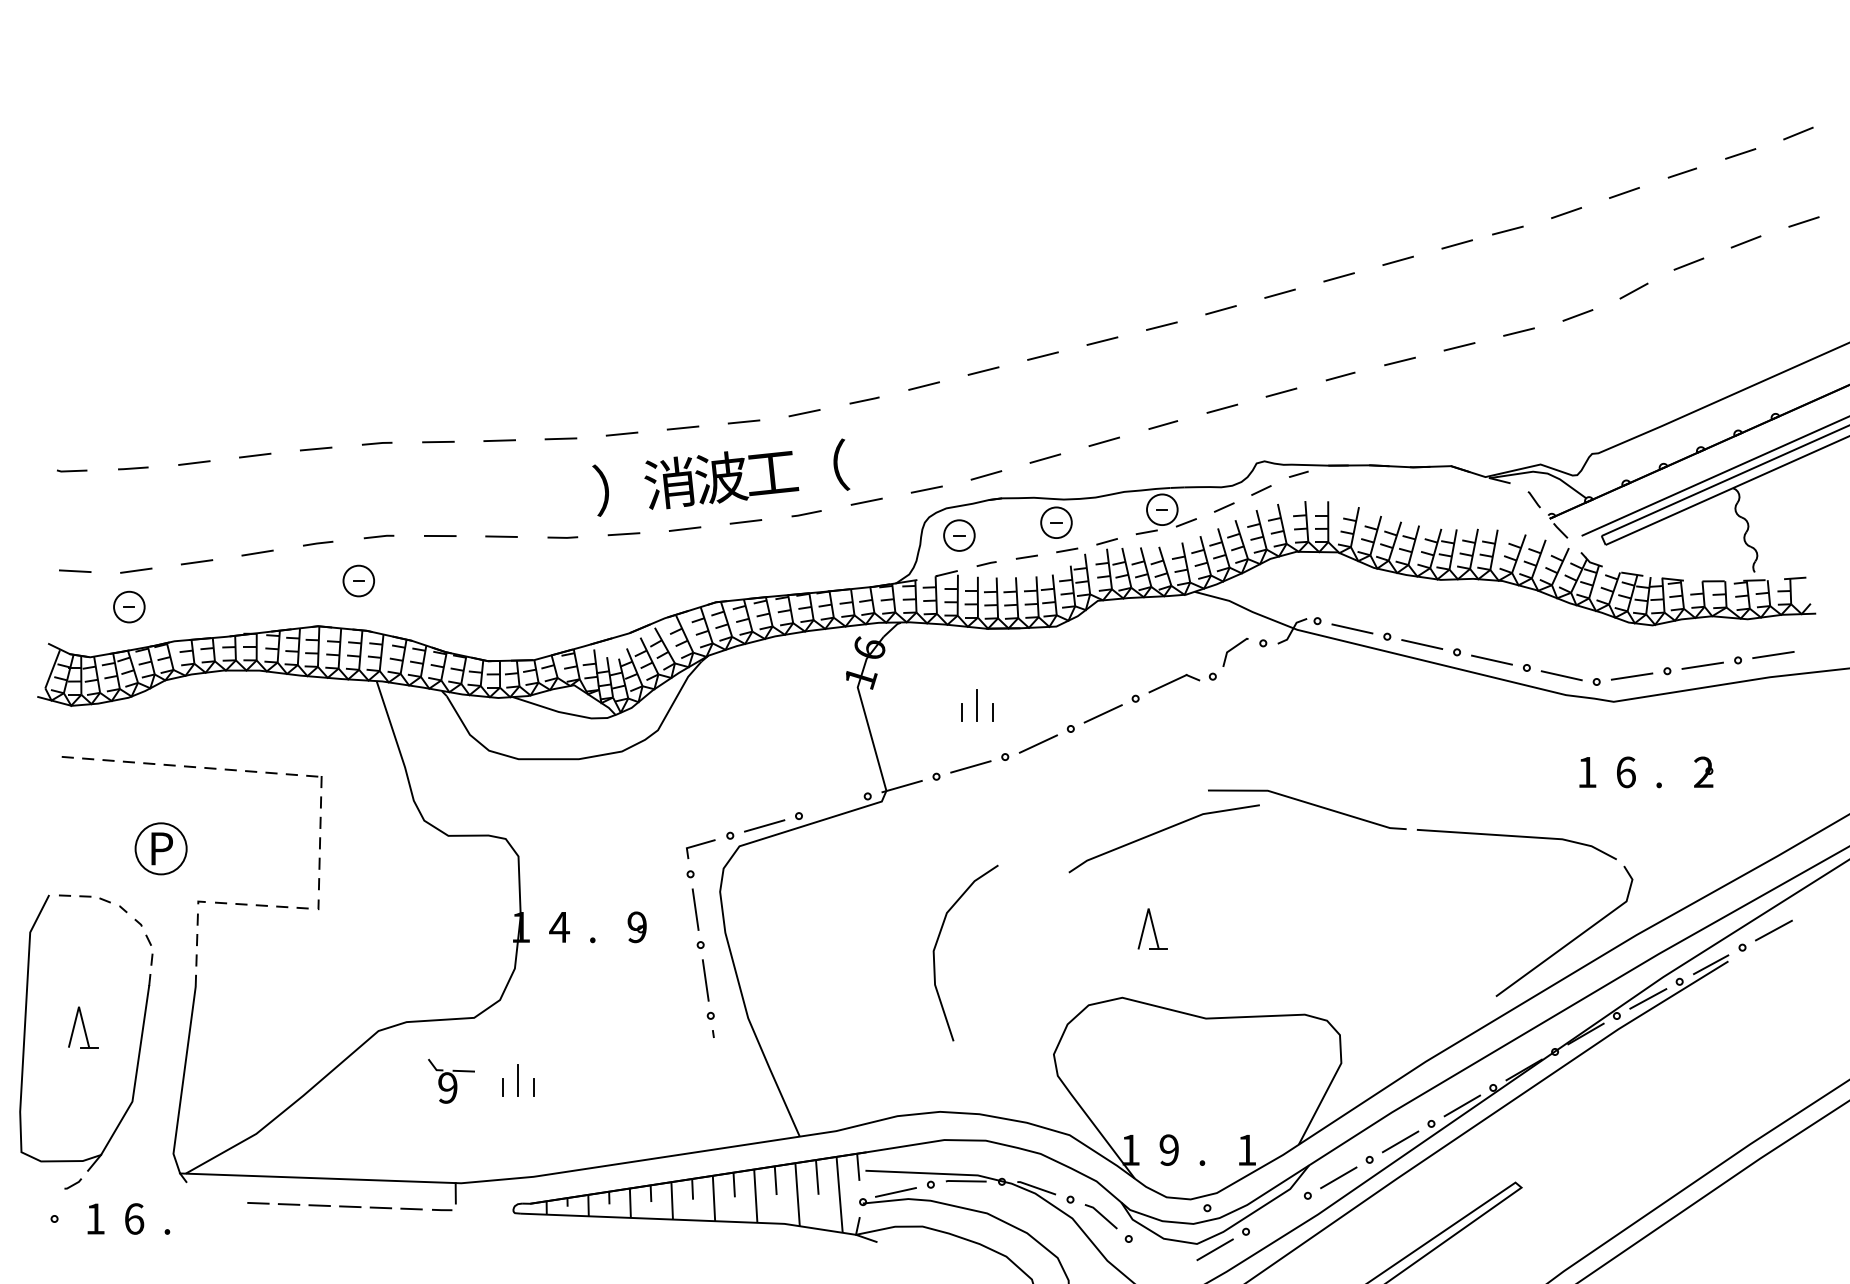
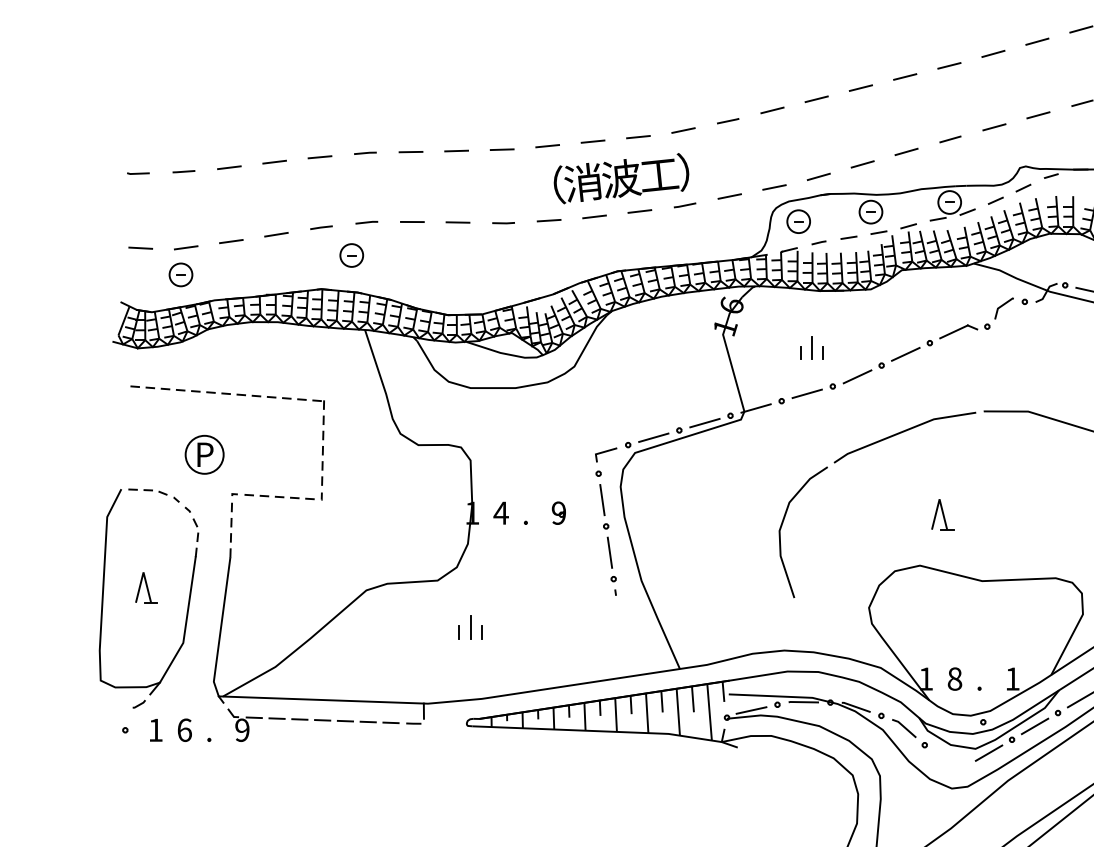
text: (822, 466) -> (696, 170), （ -> ）
text: (619, 488) -> (545, 186), ） -> （
line: (833, 805) -> (705, 422), added
line: (1160, 832) -> (902, 432), moved
part: (451, 1080) -> (245, 724), moved
text: (1168, 1149) -> (954, 678), 9 -> 8
line: (1276, 1213) -> (1034, 726), added

